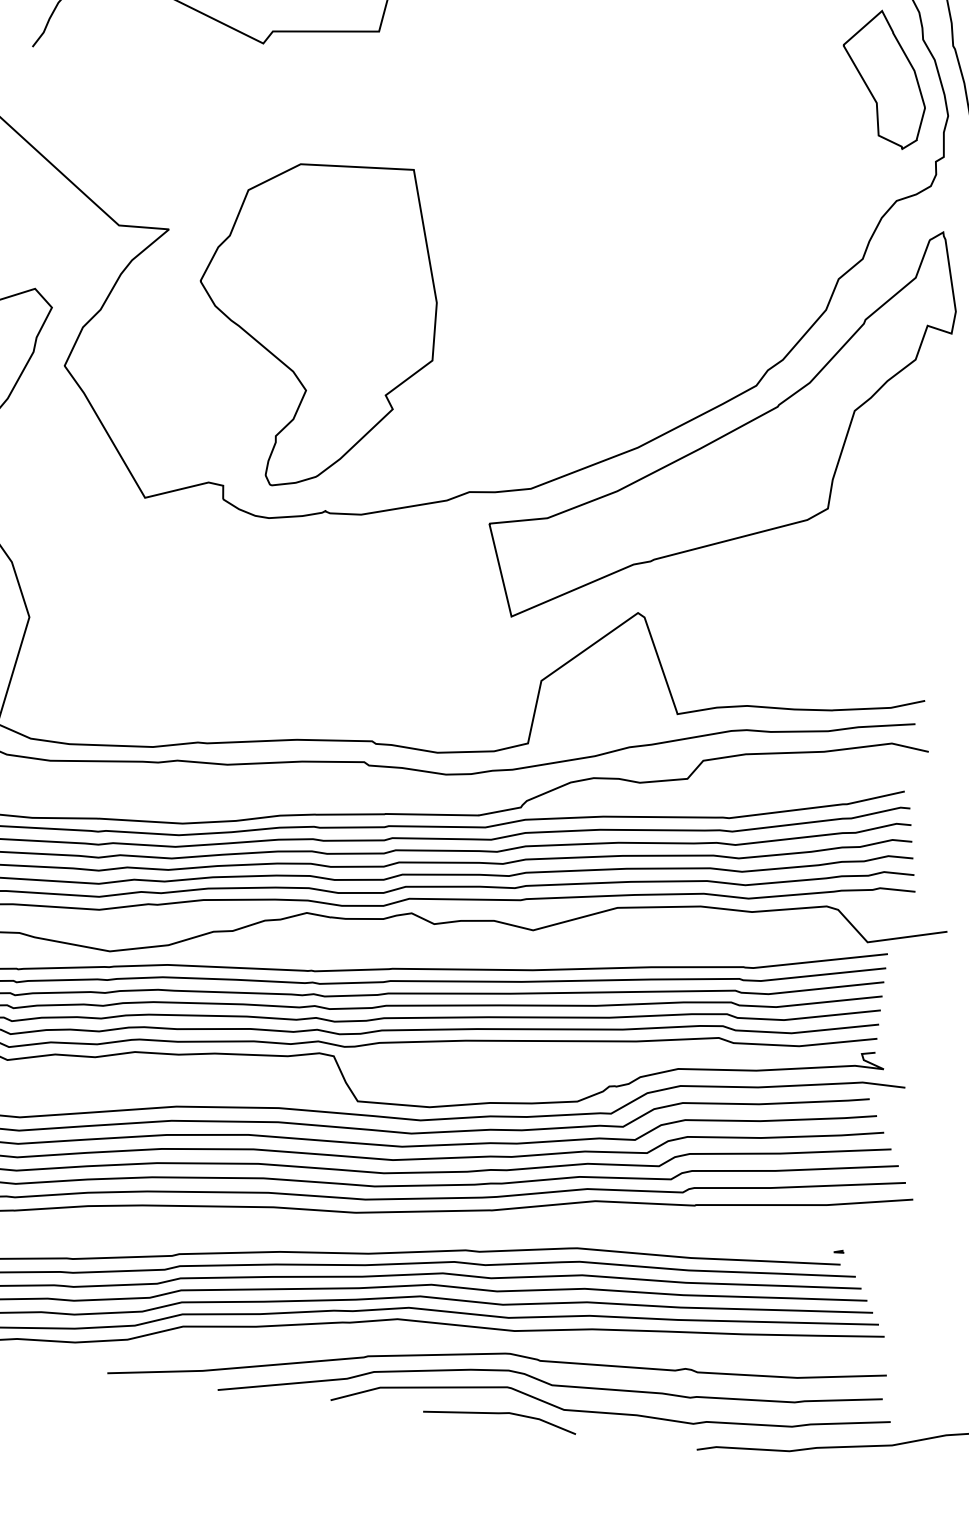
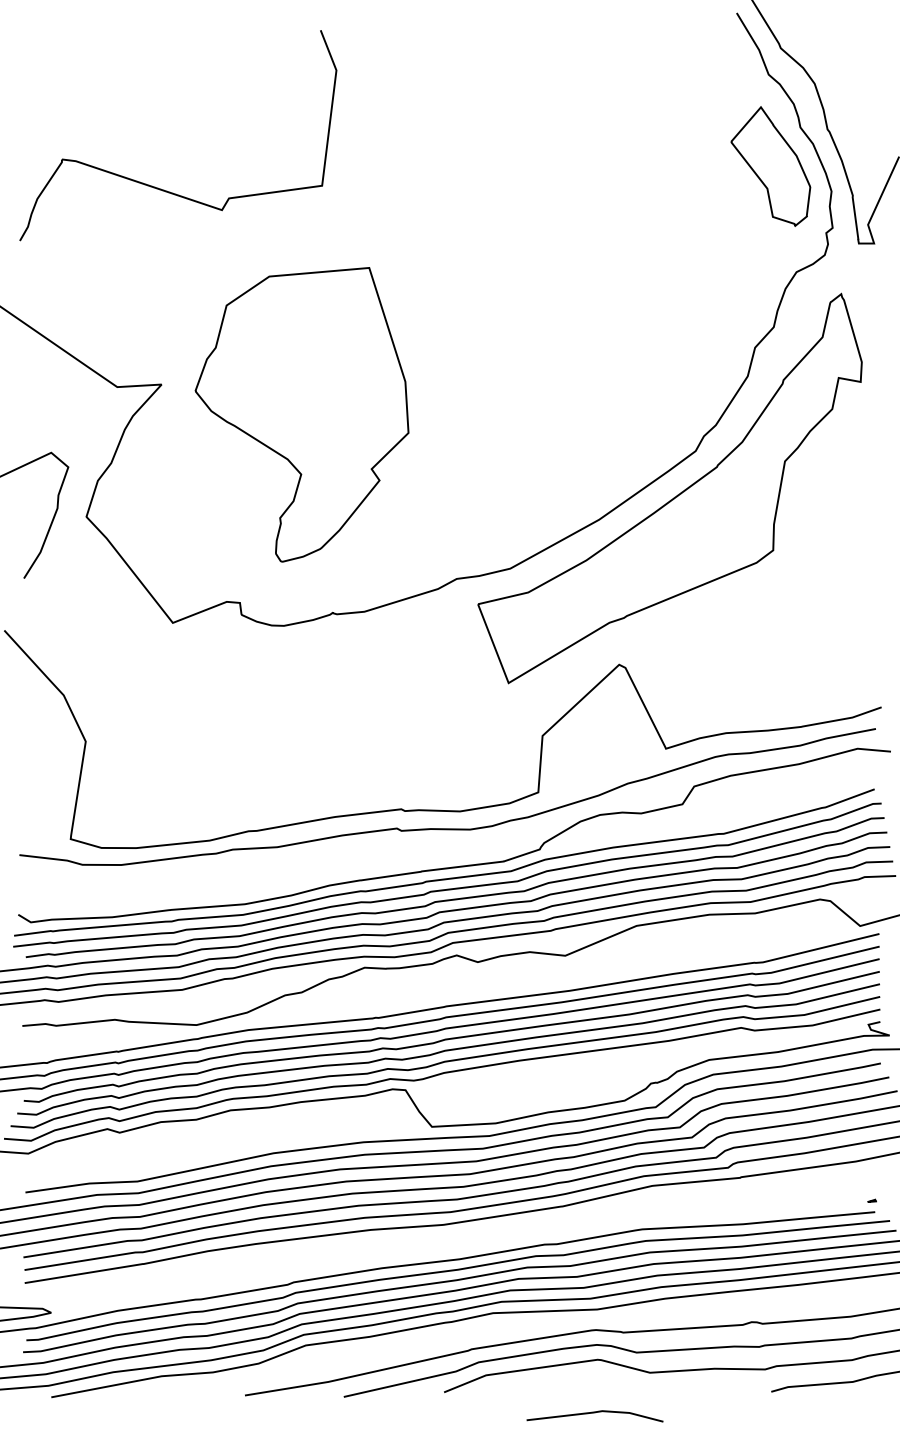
part: (315, 323) -> (301, 414), moved
line: (500, 1414) -> (594, 1413), moved

